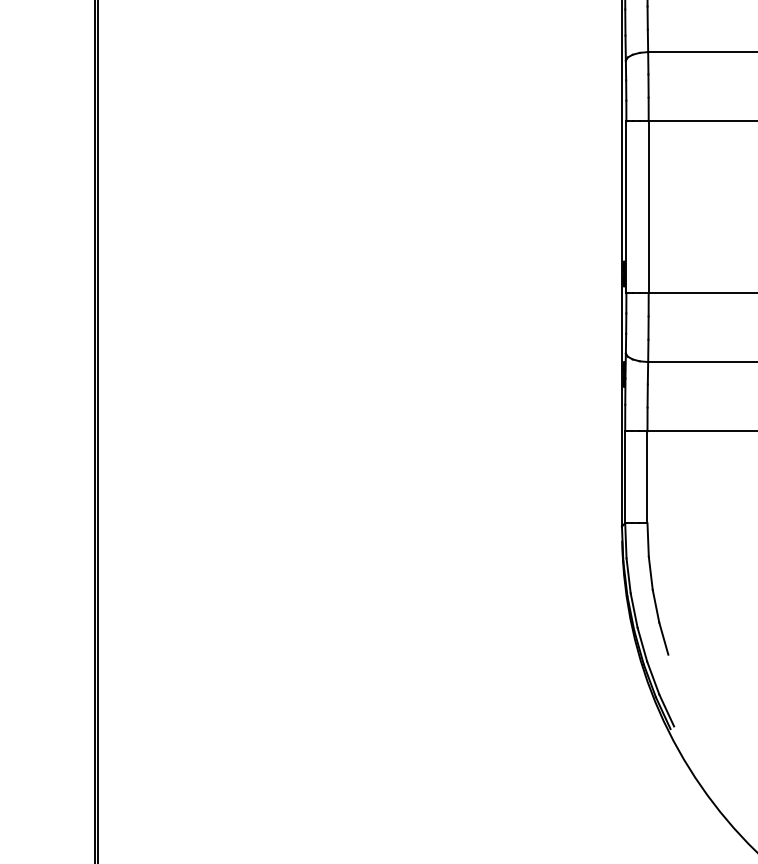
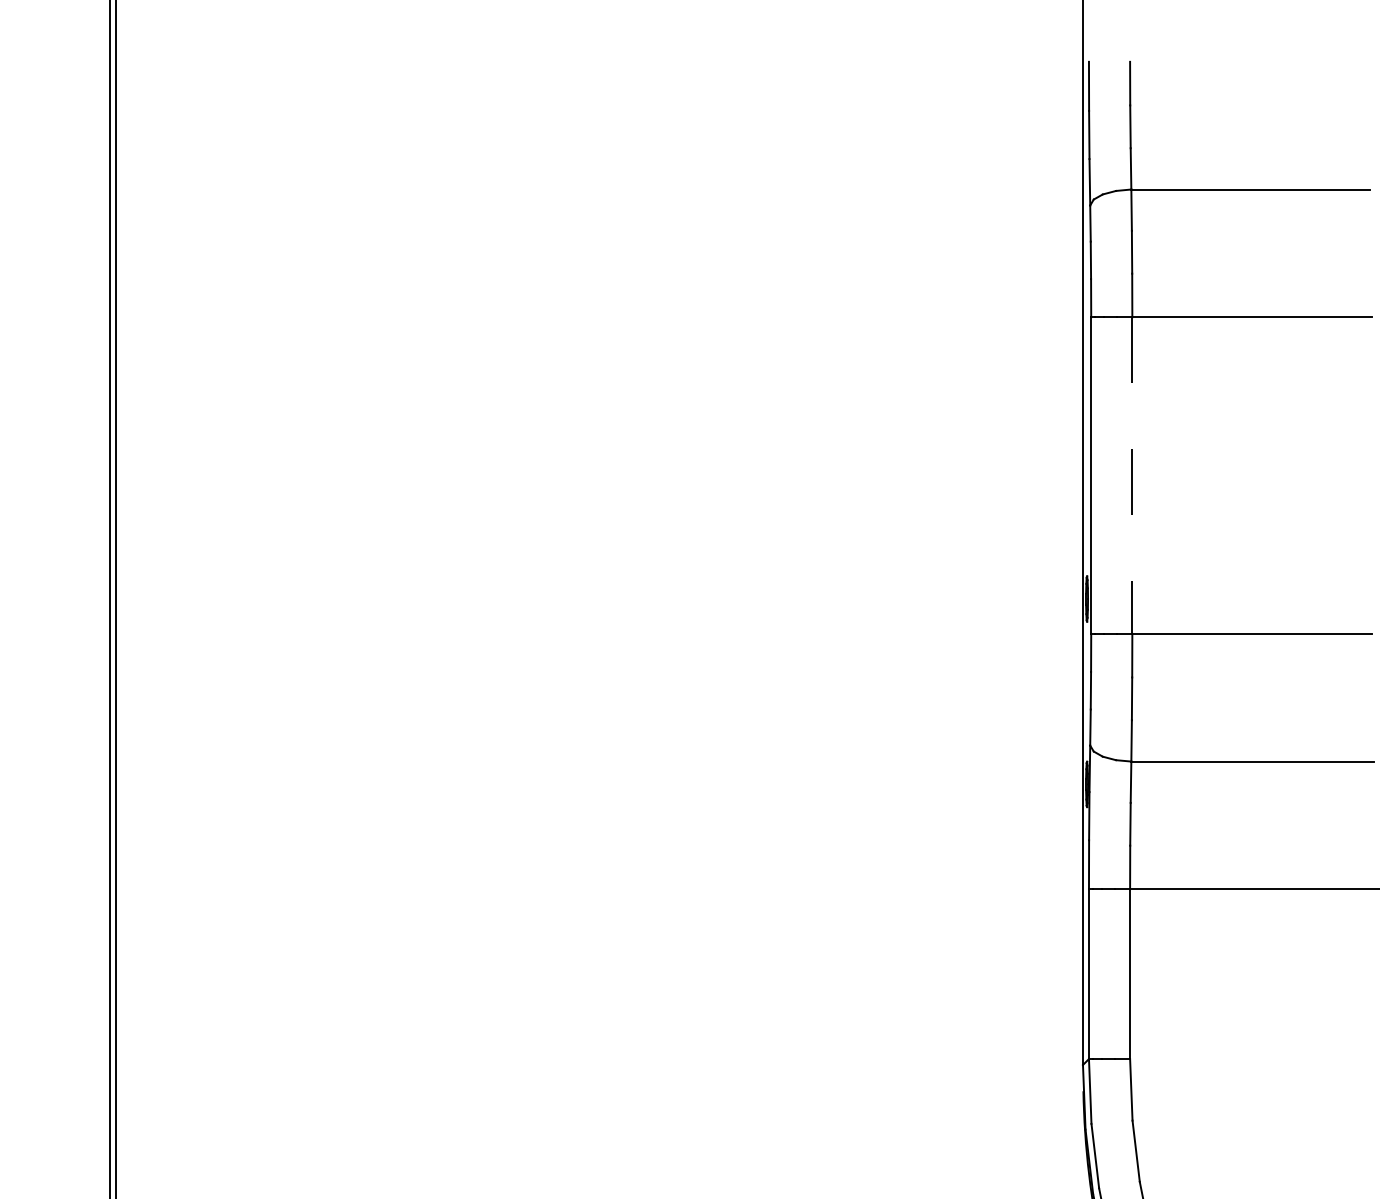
line: (648, 207) -> (1131, 476), solid -> dashed

